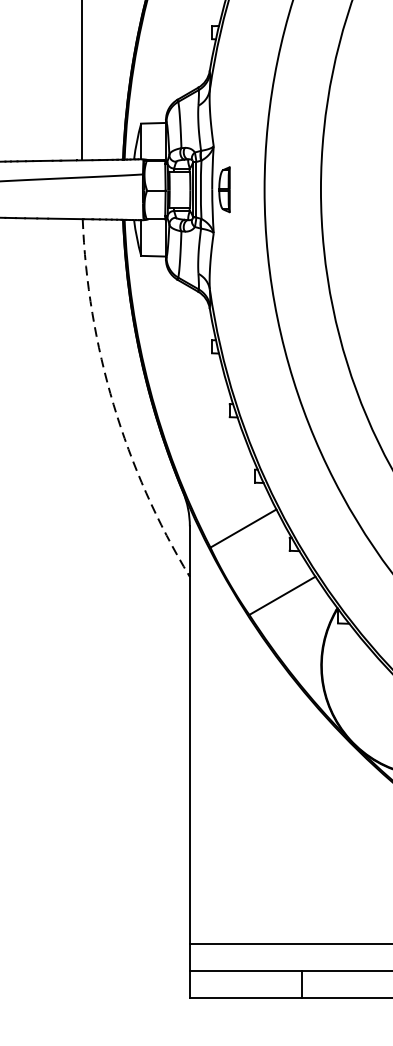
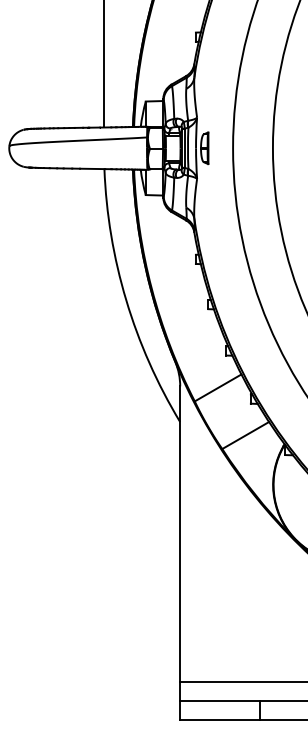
arc: (113, 404) -> (126, 300), dashed -> solid

